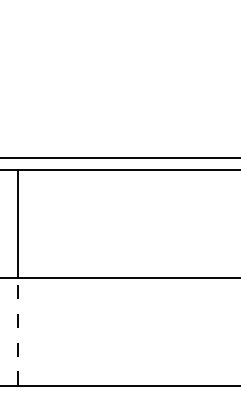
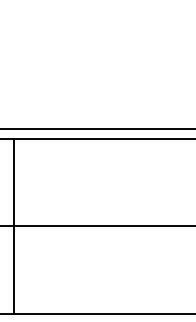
line: (18, 331) -> (14, 270), dashed -> solid

